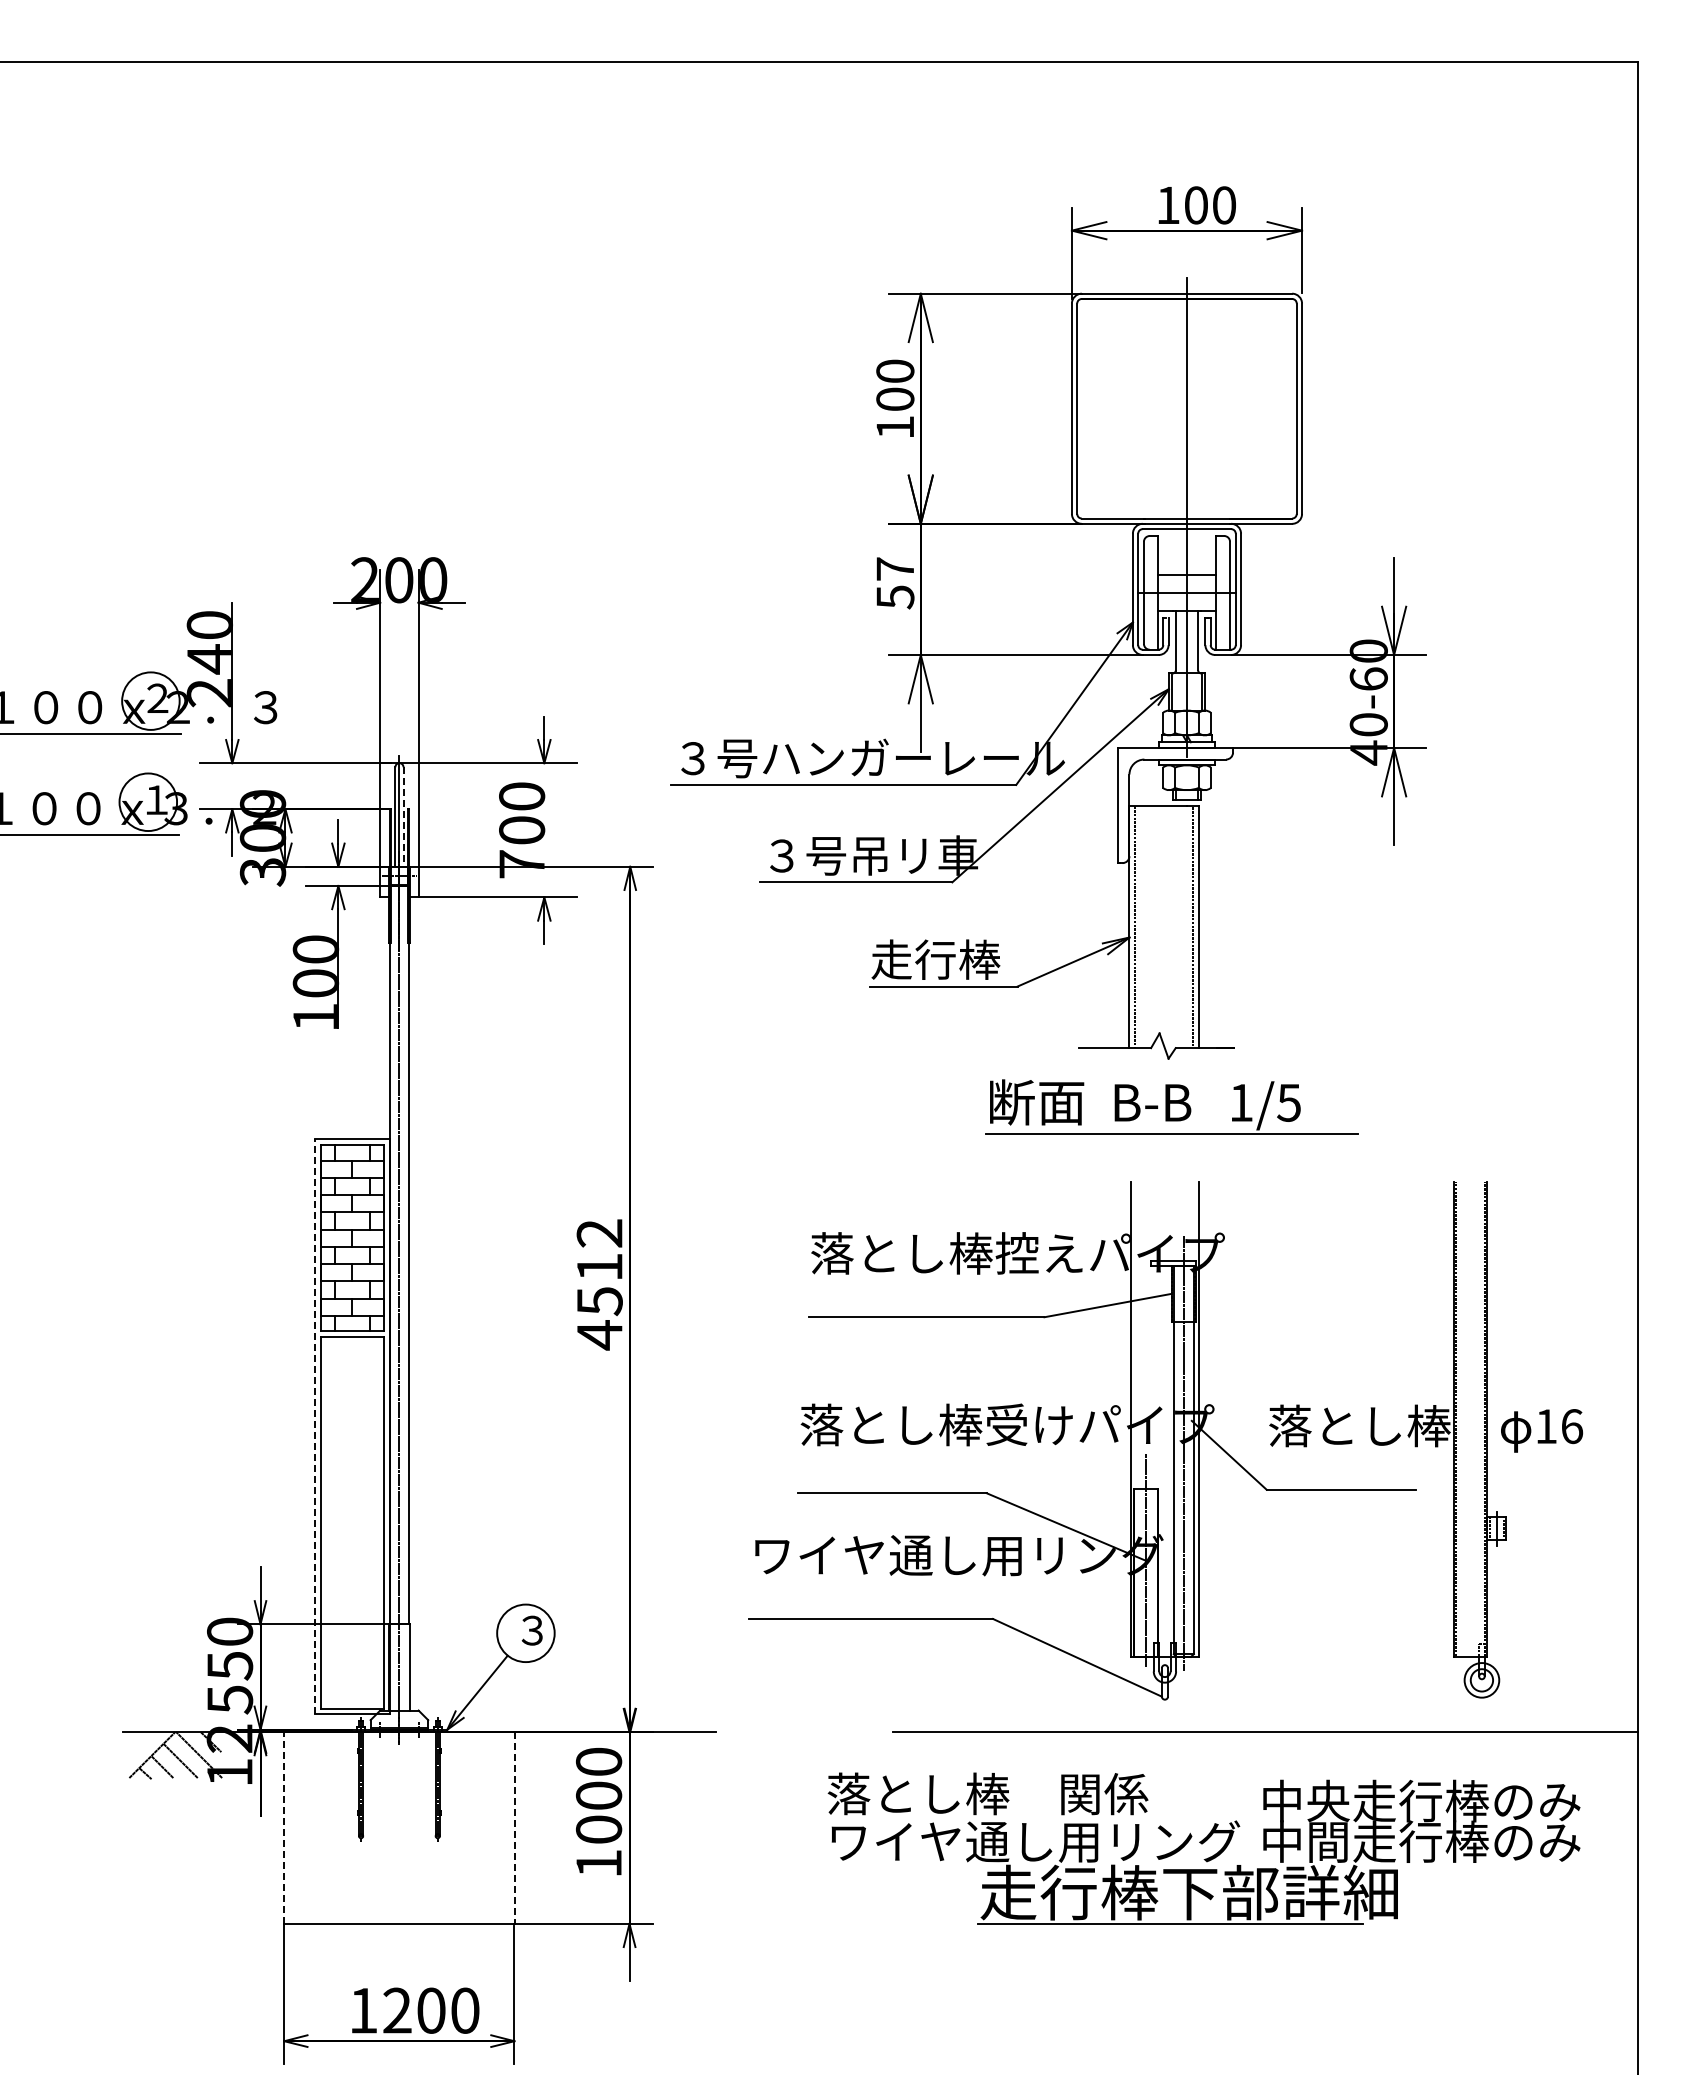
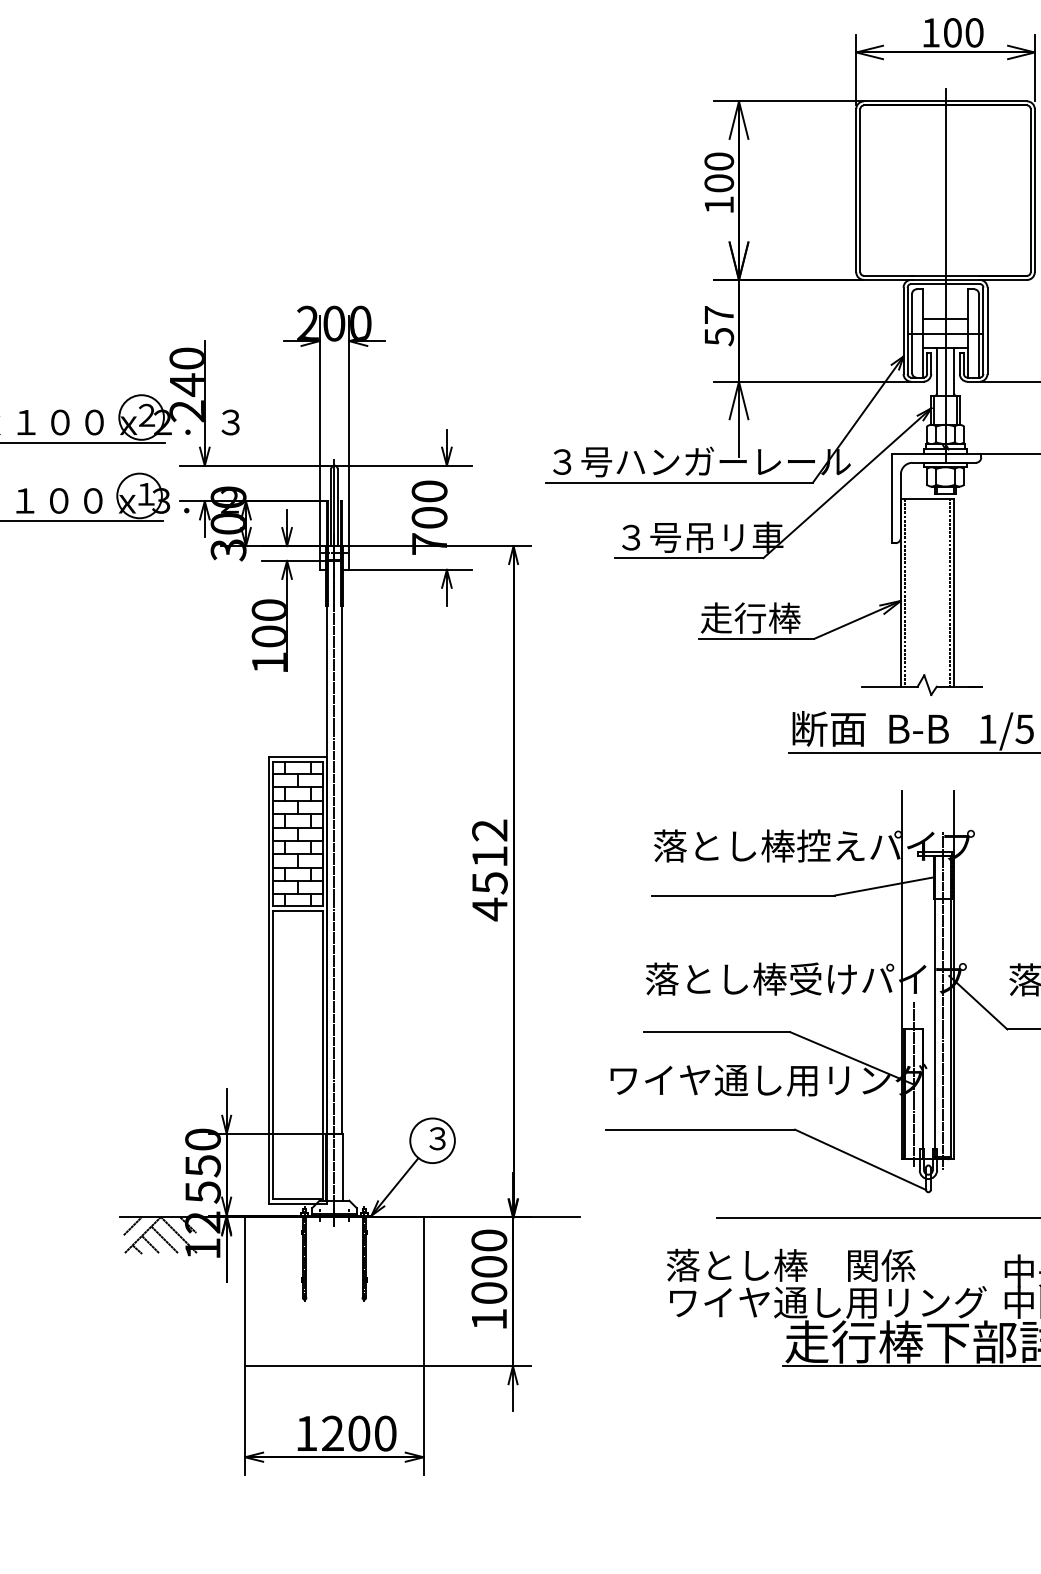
line: (403, 817) -> (337, 507), dashed -> solid
line: (315, 1426) -> (269, 980), dashed -> solid
line: (138, 1743) -> (132, 1226), added
line: (284, 1827) -> (245, 1291), dashed -> solid
line: (514, 1827) -> (423, 1291), dashed -> solid

